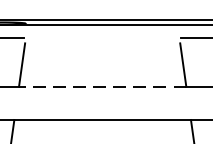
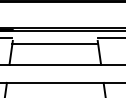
line: (103, 48) -> (55, 43), added
line: (103, 86) -> (55, 64), dashed -> solid

